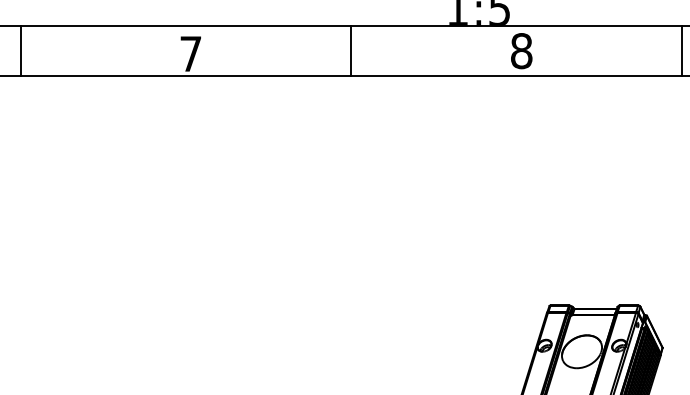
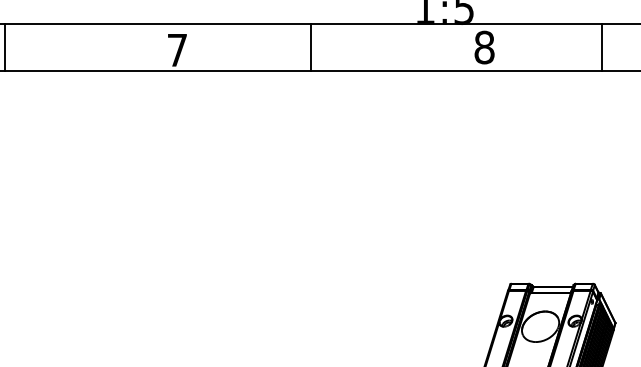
line: (20, 51) -> (5, 47), moved
line: (351, 51) -> (311, 47), moved
line: (682, 51) -> (602, 47), moved

